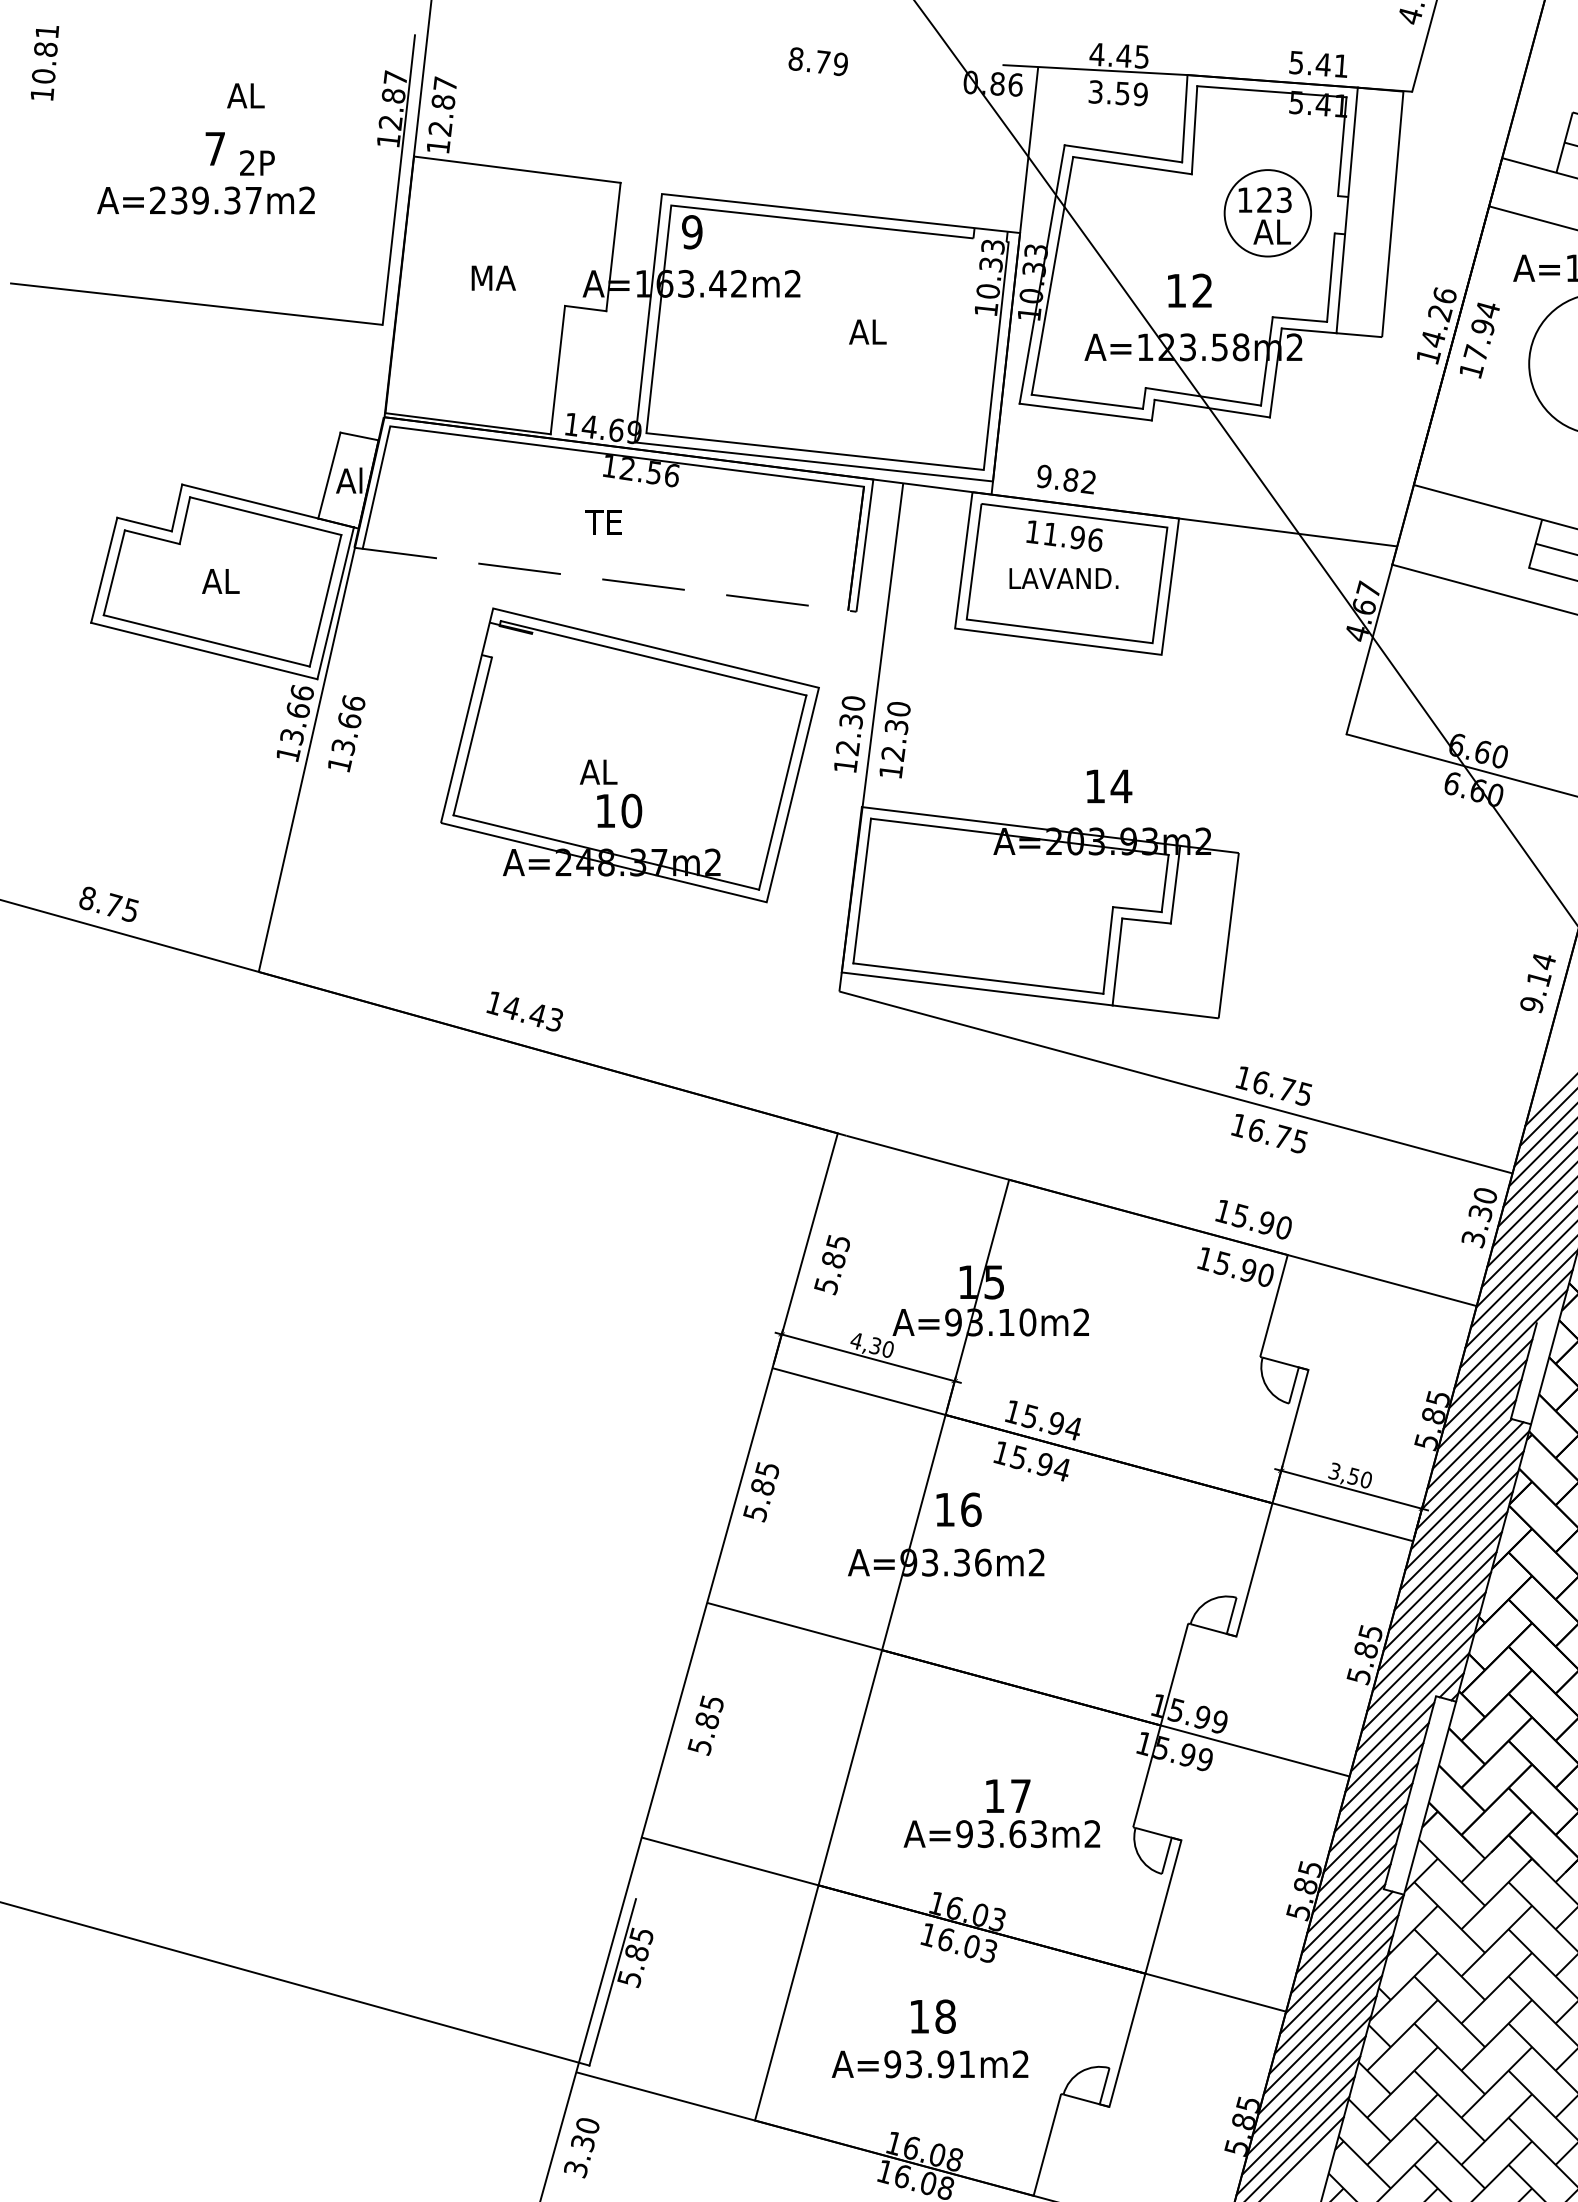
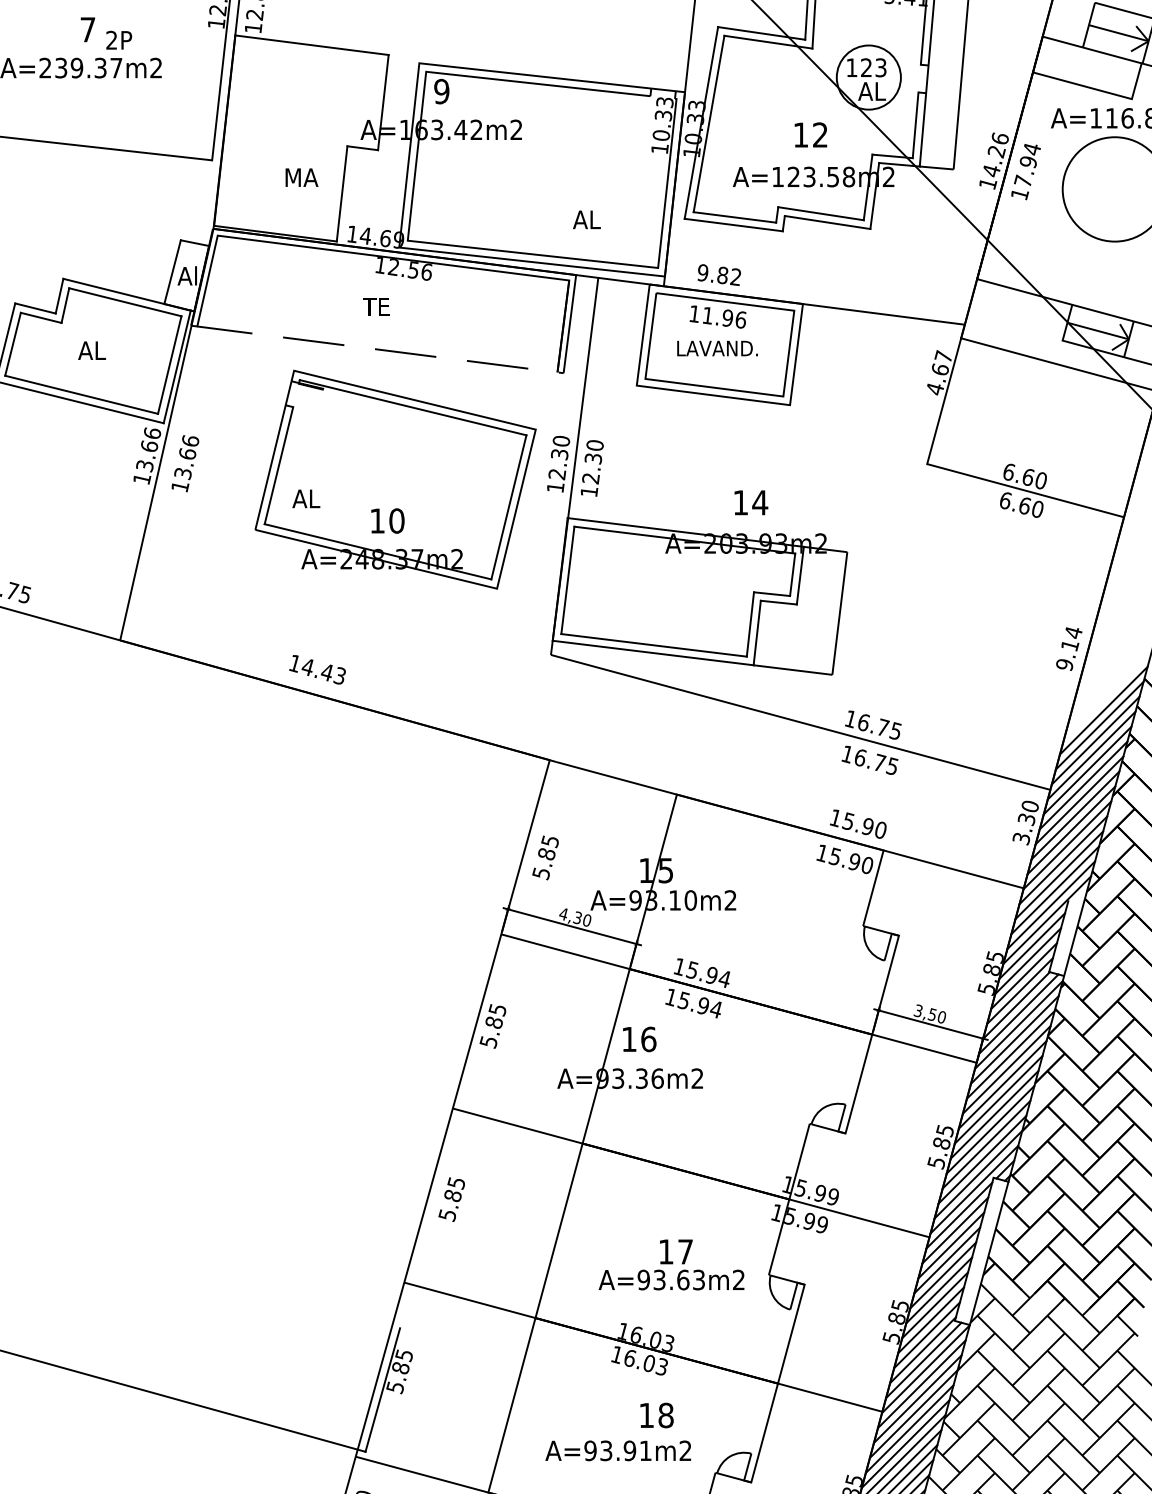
text: (493, 277) -> (301, 177), moved
text: (867, 331) -> (586, 219), moved
text: (598, 771) -> (306, 498), moved
text: (933, 2016) -> (657, 1415), moved

